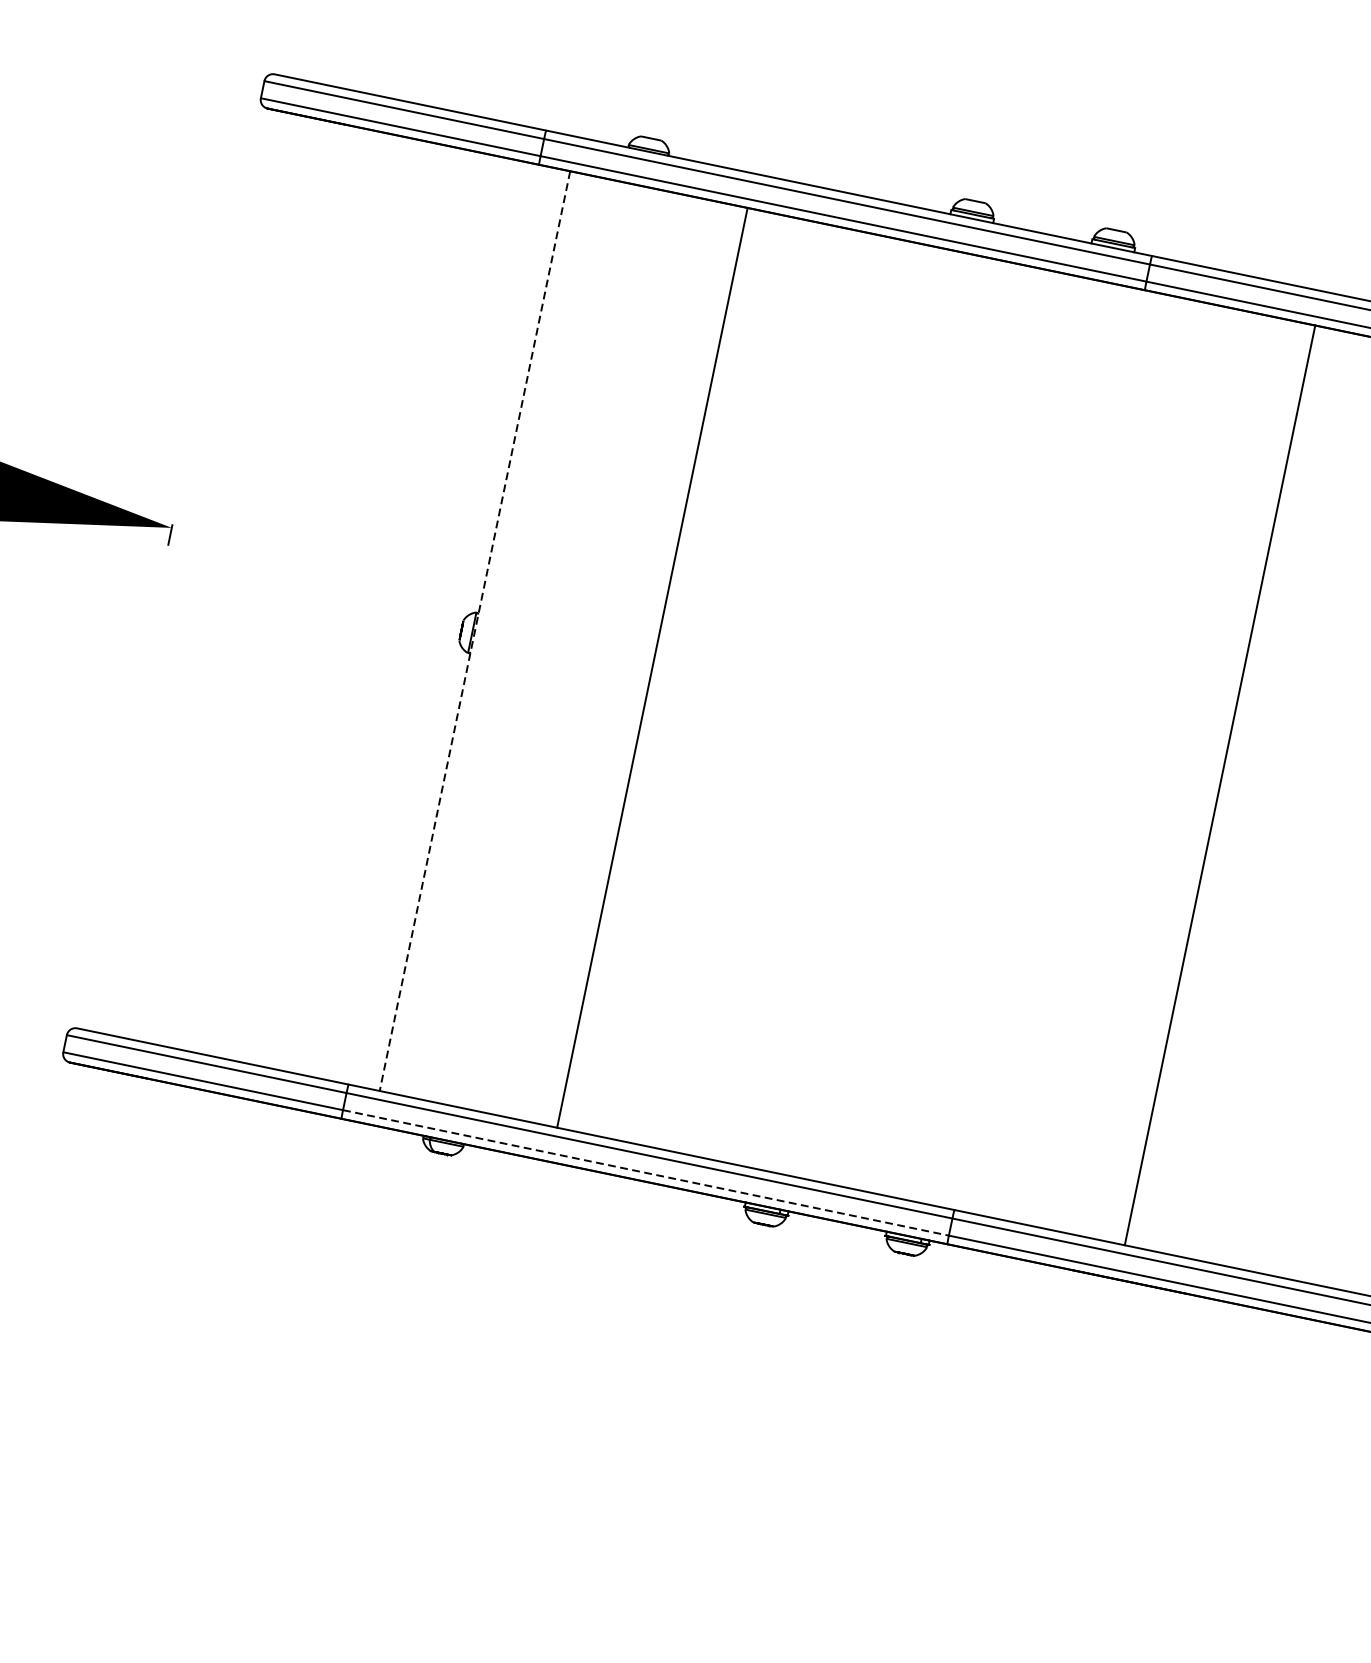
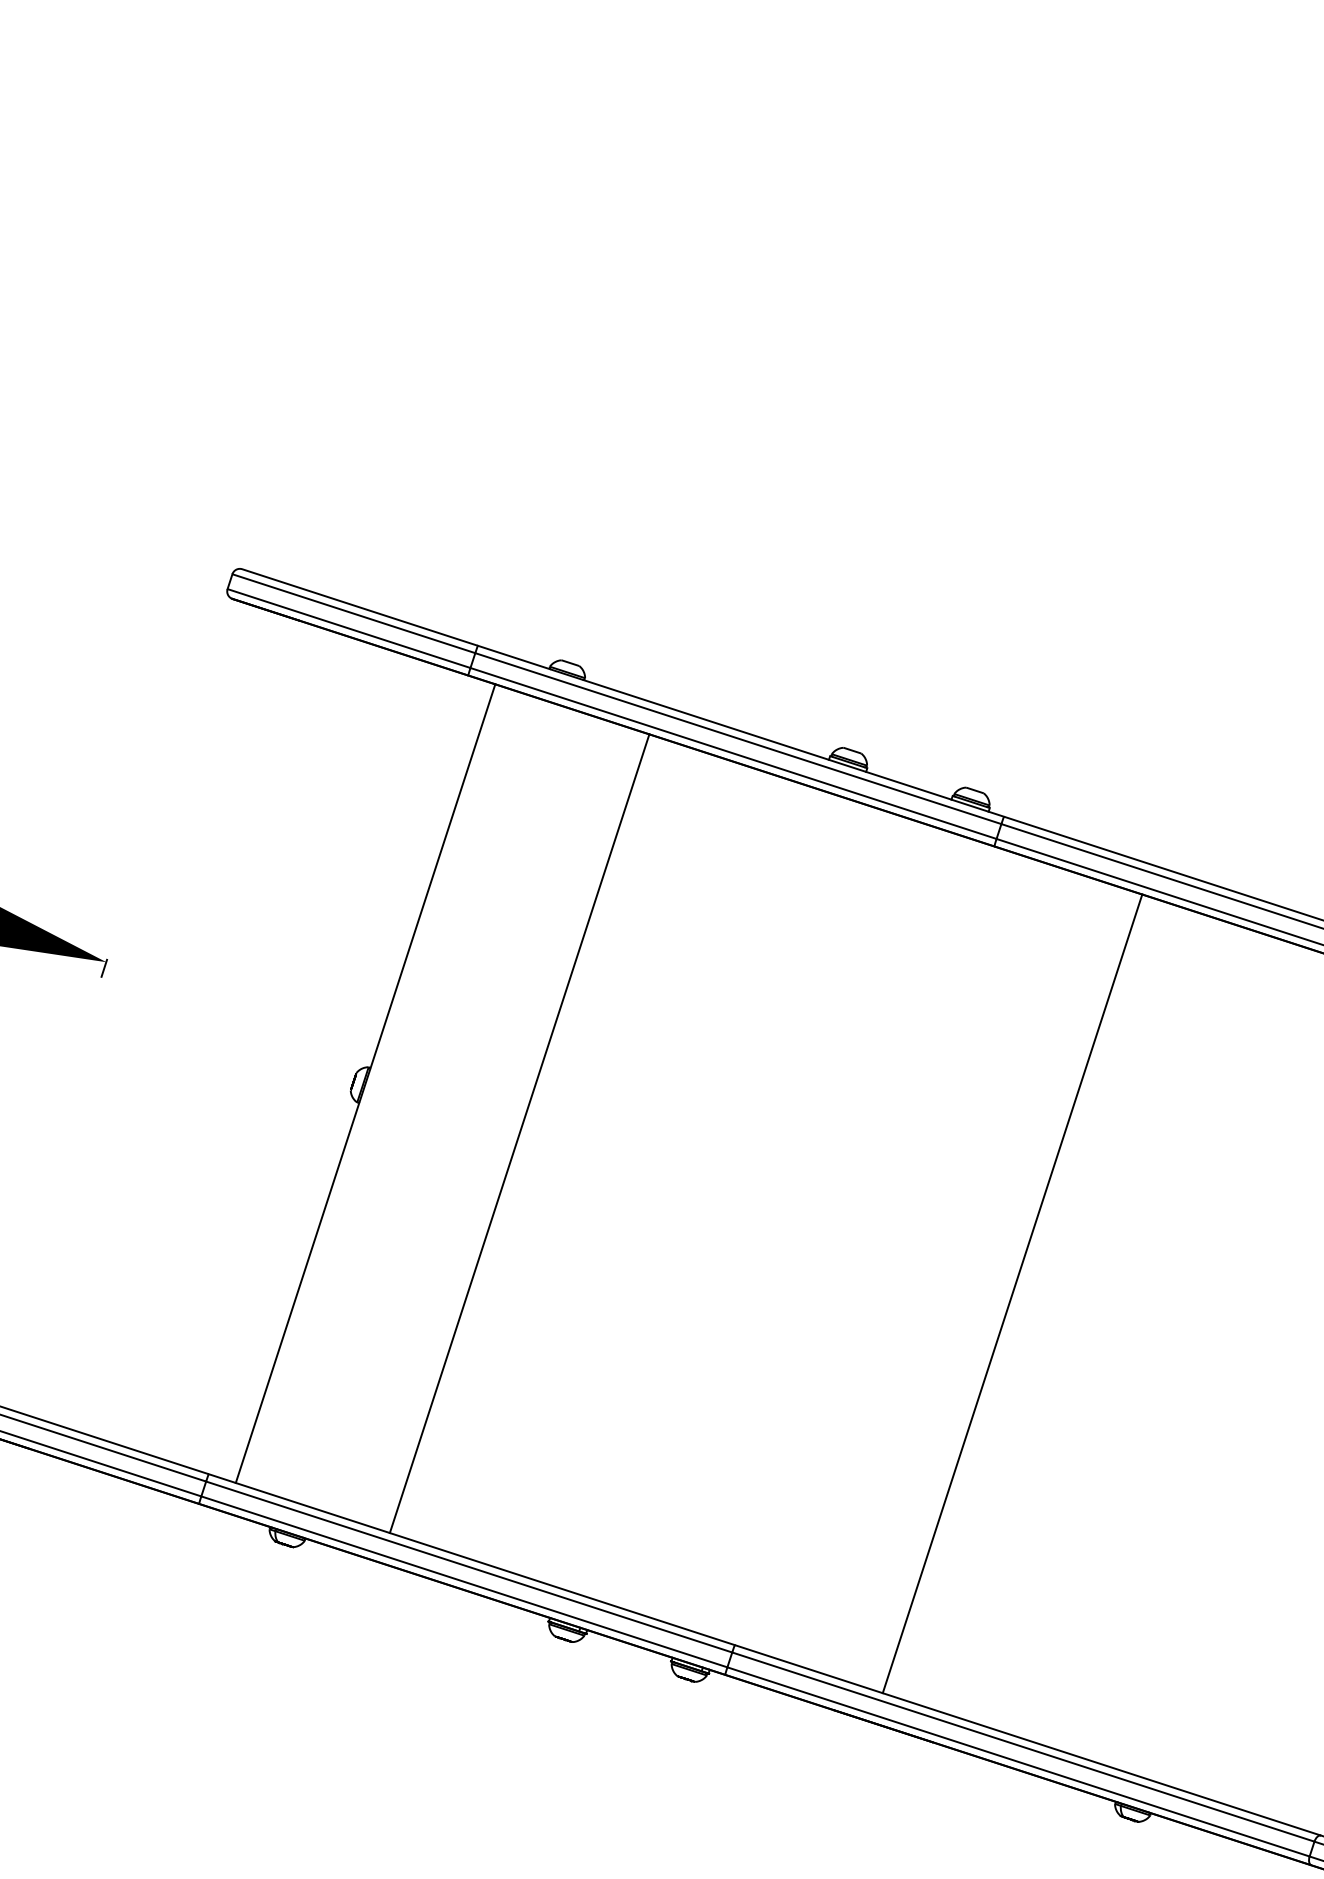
line: (474, 630) -> (365, 1083), dashed -> solid
line: (646, 1172) -> (464, 1581), dashed -> solid

